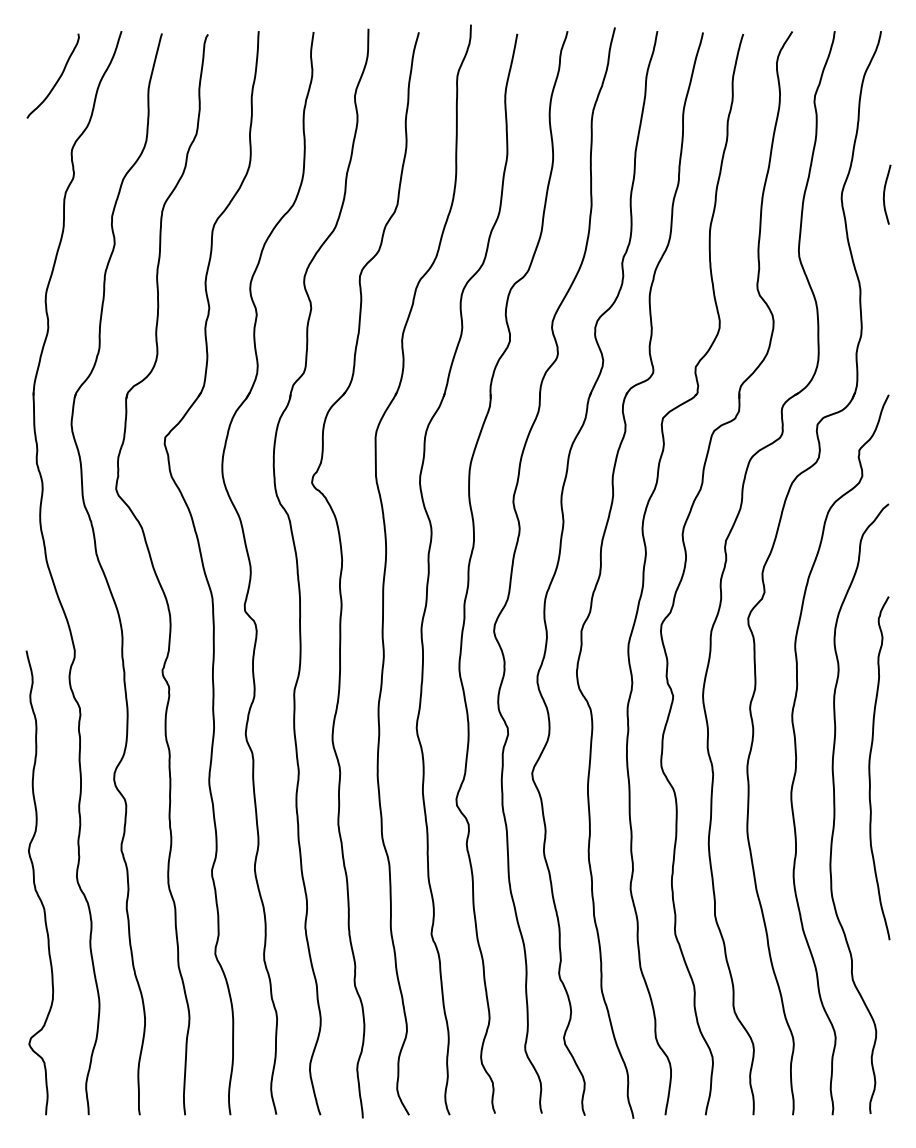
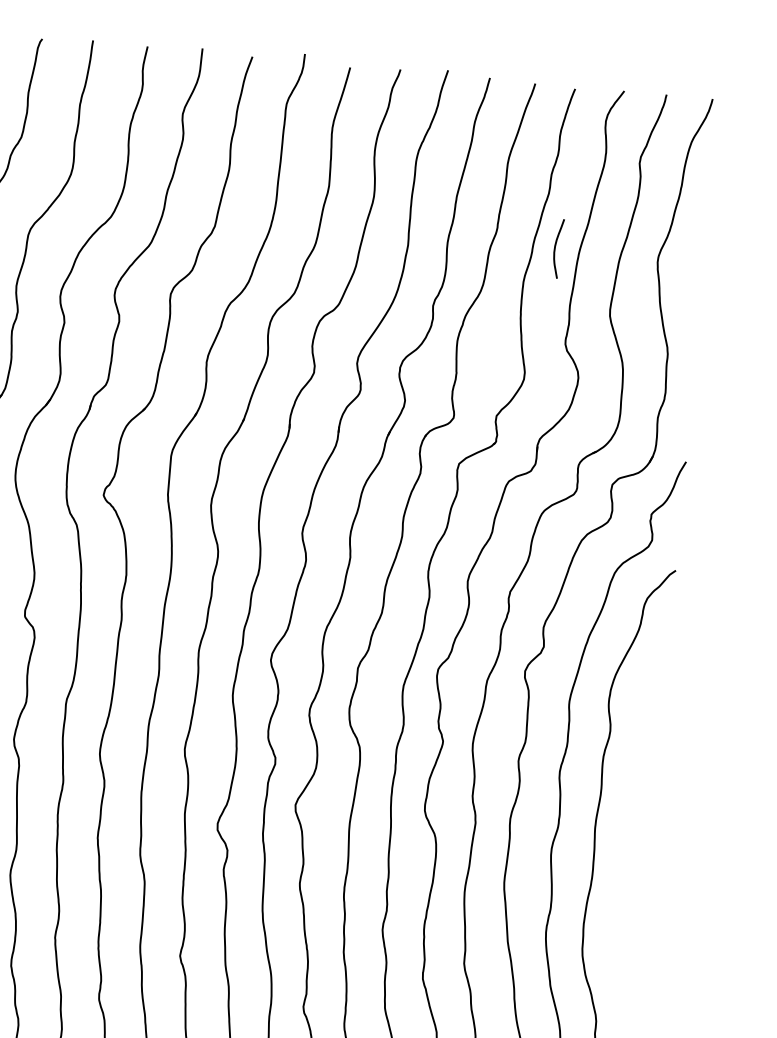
curve: (884, 194) -> (555, 248), moved
curve: (870, 768) -> (632, 832), removed

